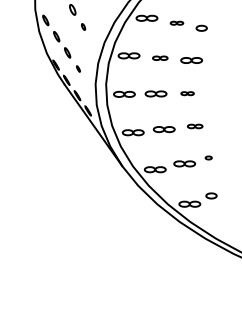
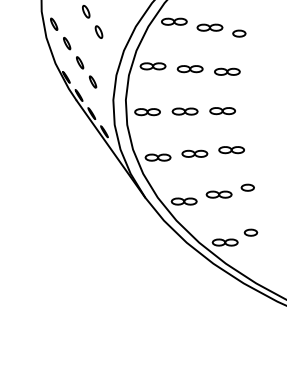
part: (176, 23) -> (209, 27), size x1.67
part: (83, 26) -> (98, 31), size x1.67
part: (159, 58) -> (189, 69), size x1.43
part: (78, 68) -> (92, 81), size x1.67
part: (187, 93) -> (222, 111), size x1.67
part: (195, 126) -> (231, 150), size x1.43
part: (208, 157) -> (247, 187), size x1.67

